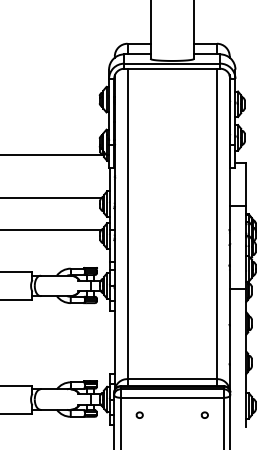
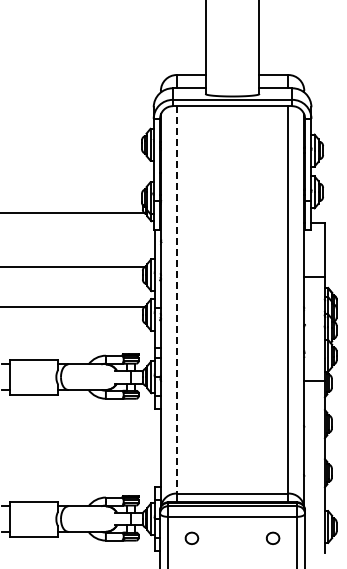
line: (127, 223) -> (176, 299), solid -> dashed
part: (139, 415) -> (191, 538), size x1.6
part: (205, 415) -> (273, 538), size x1.6

